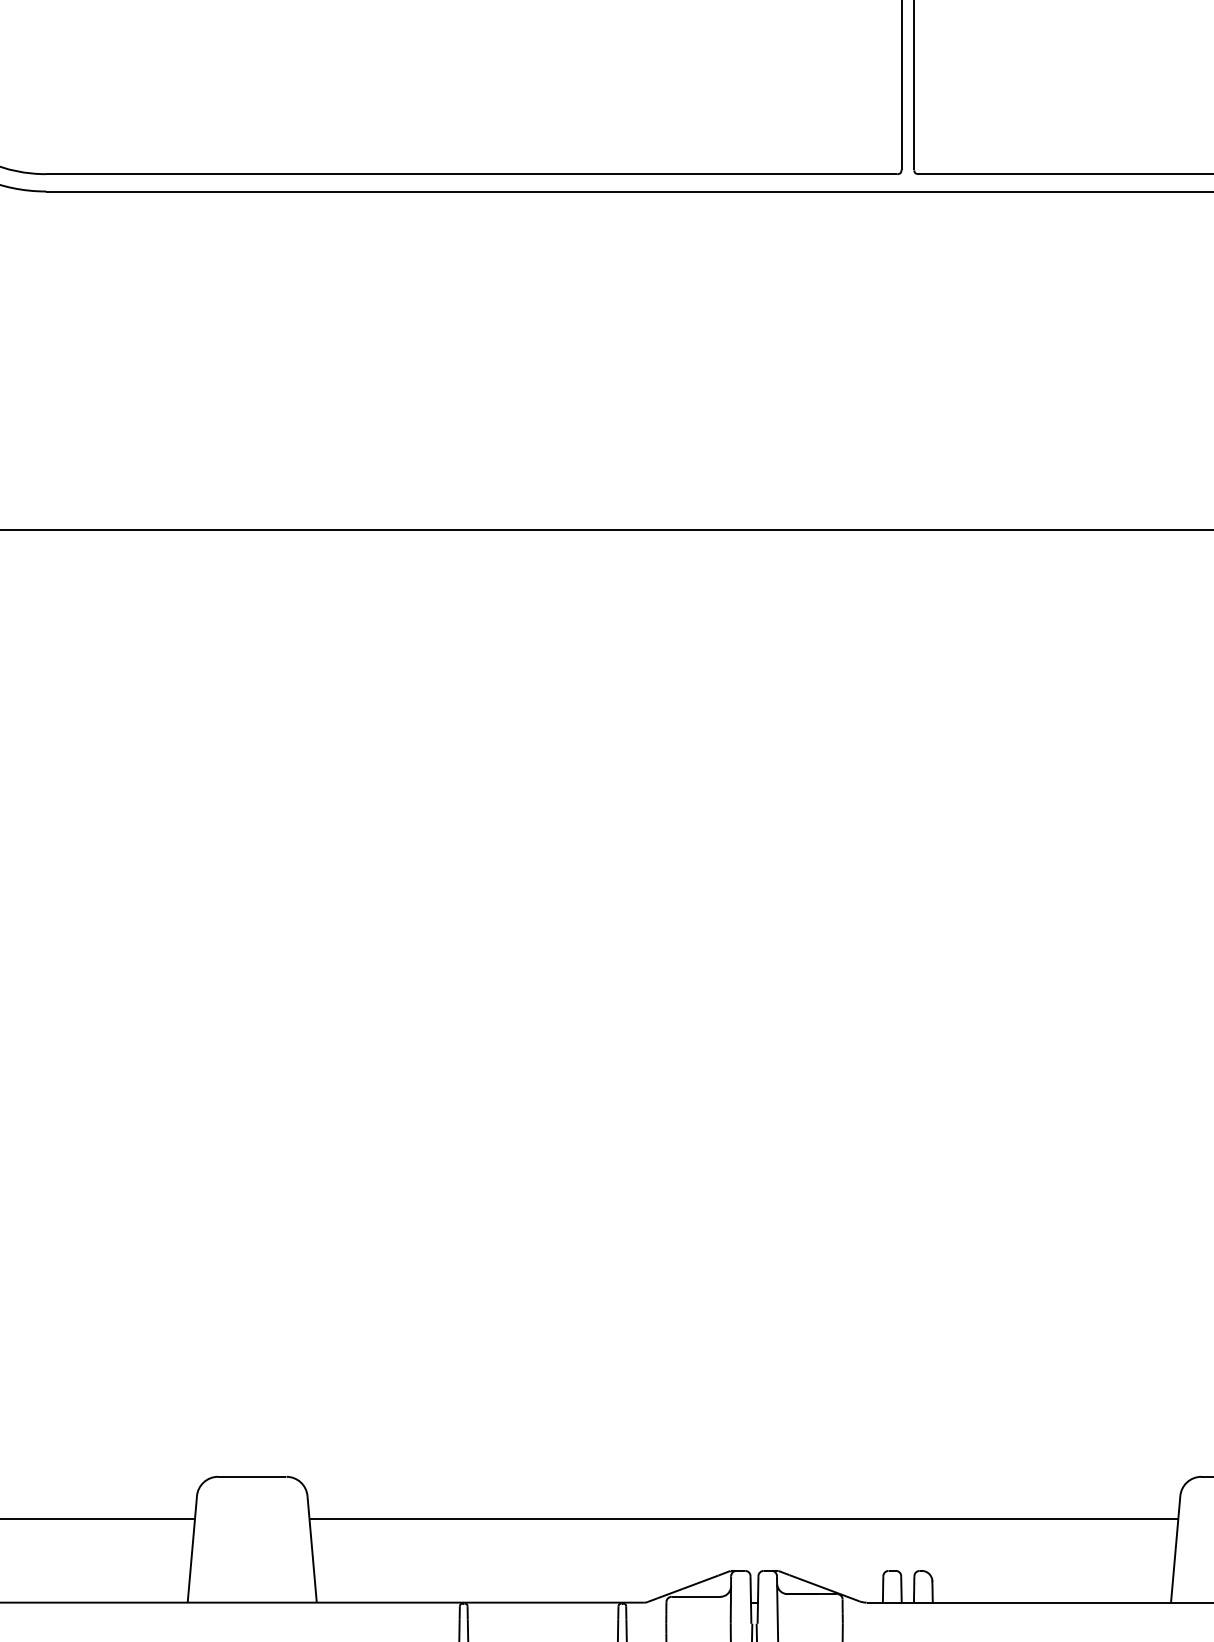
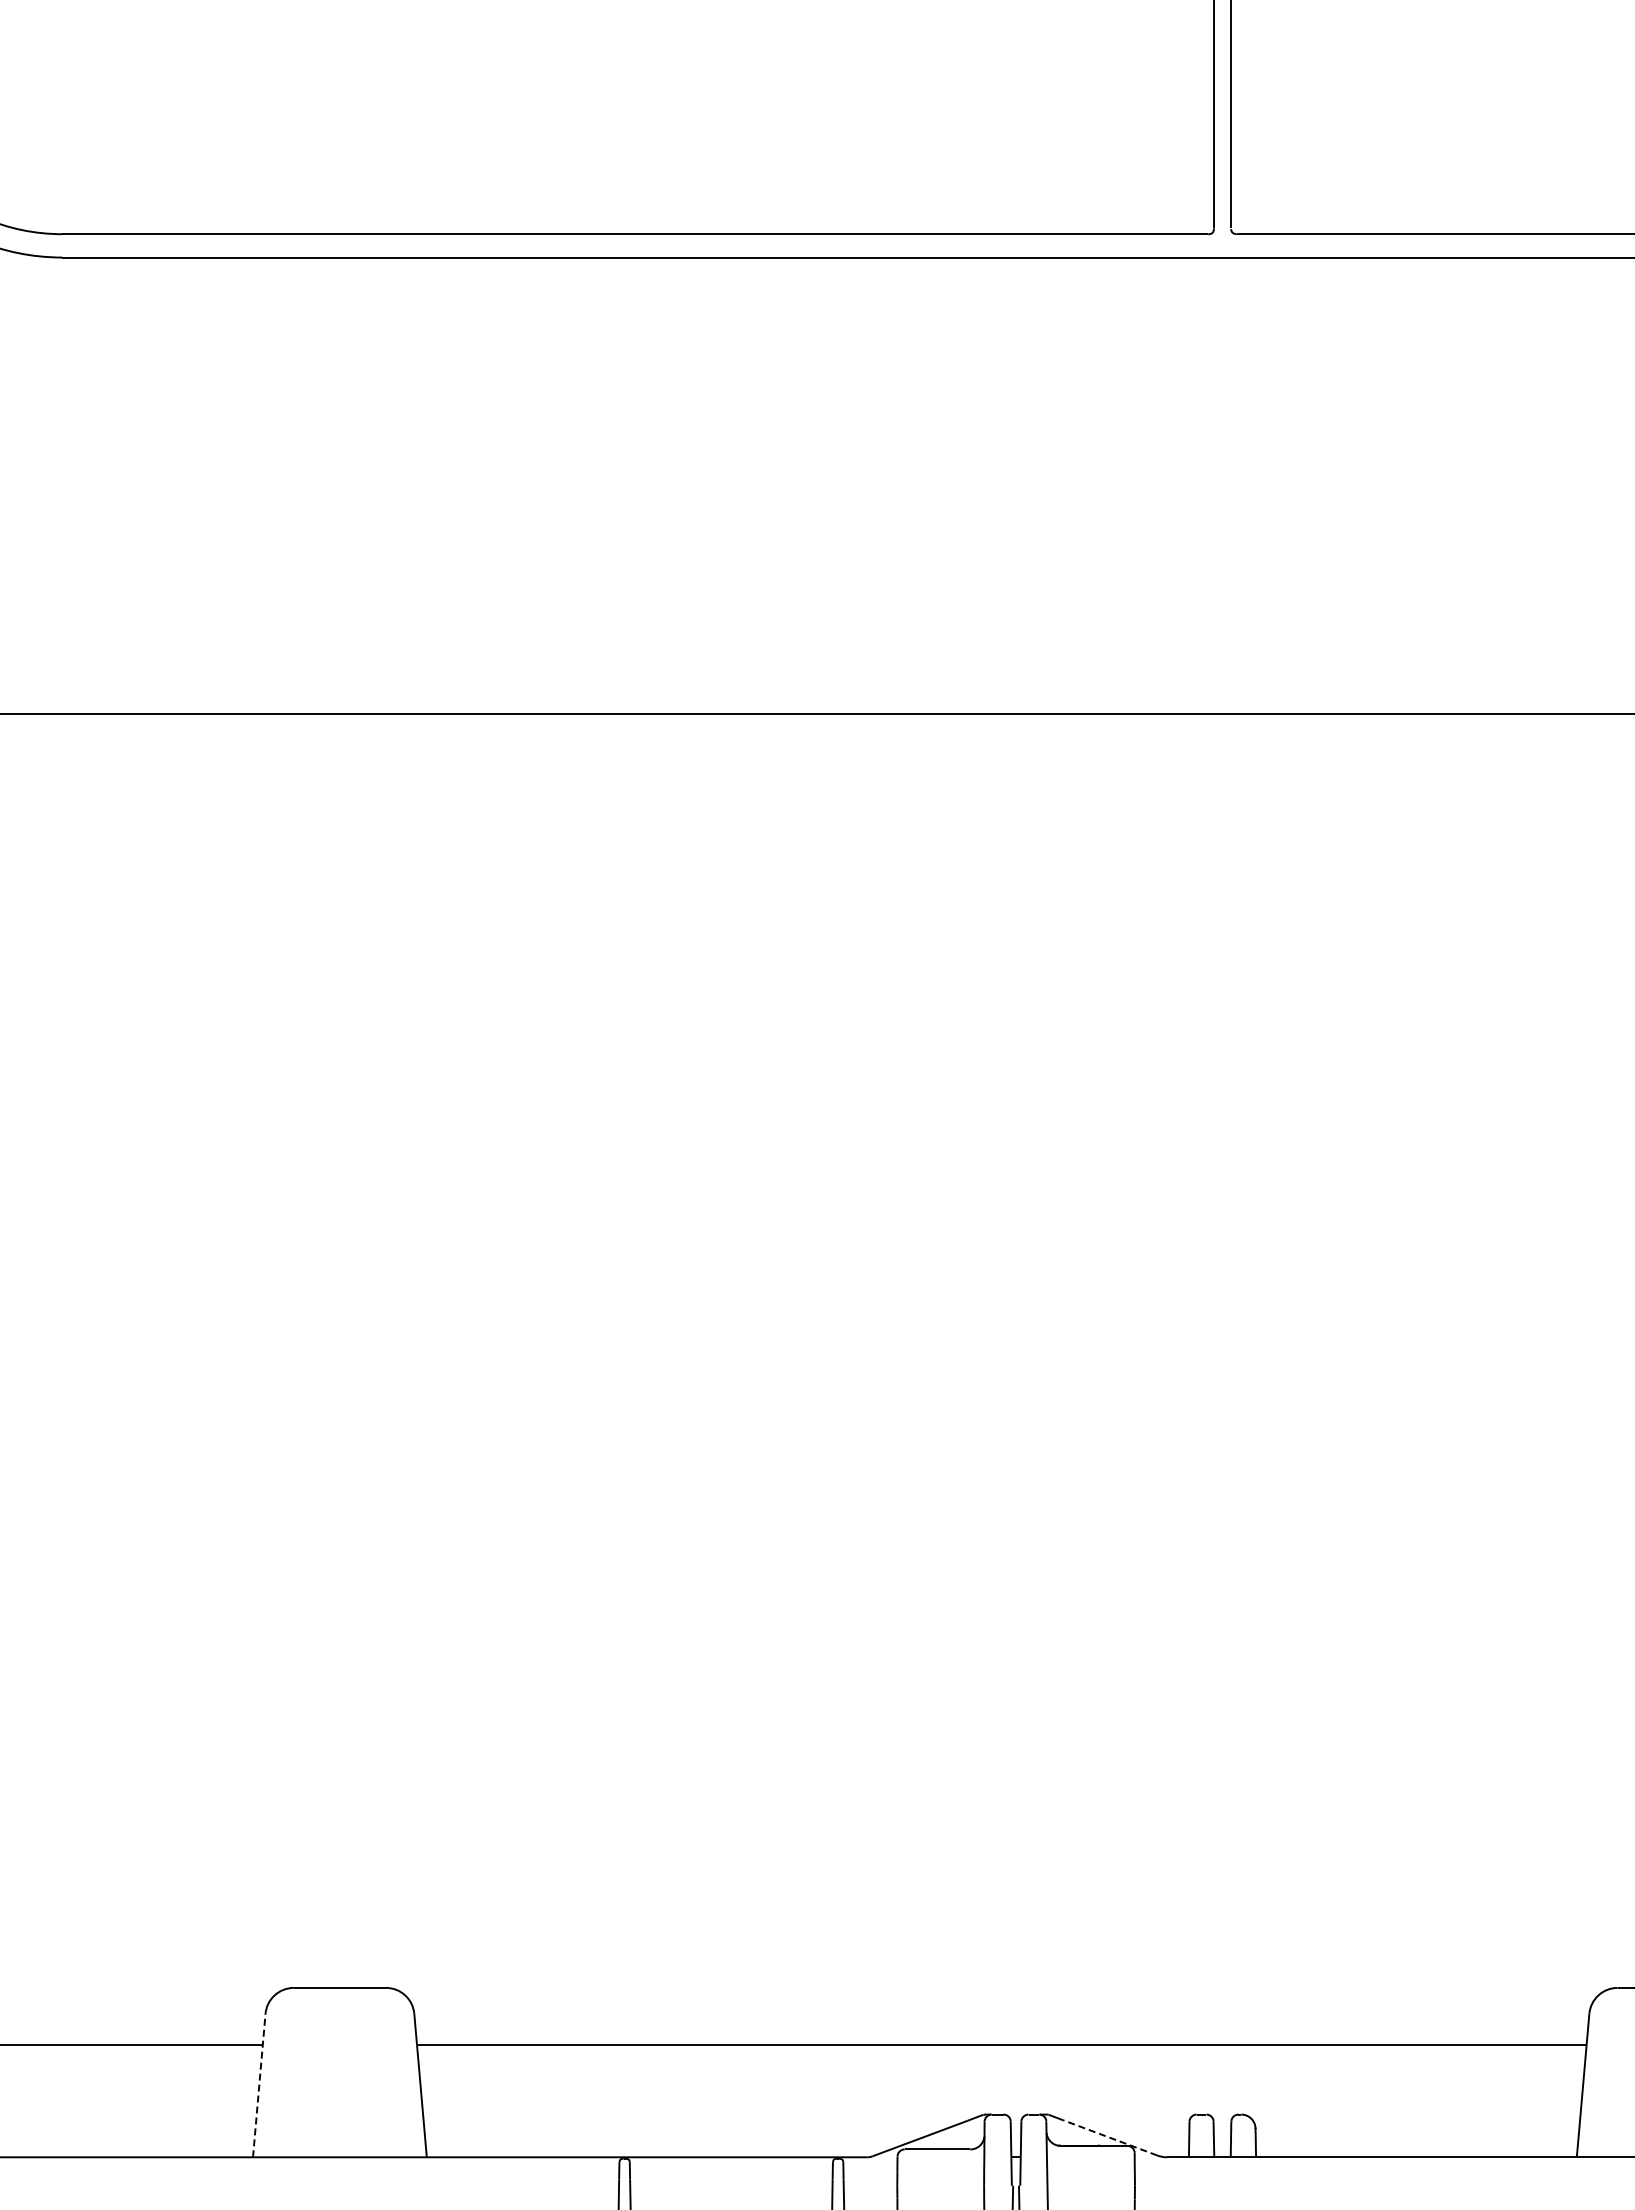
line: (192, 1549) -> (259, 2085), solid -> dashed
line: (823, 1587) -> (1109, 2137), solid -> dashed

